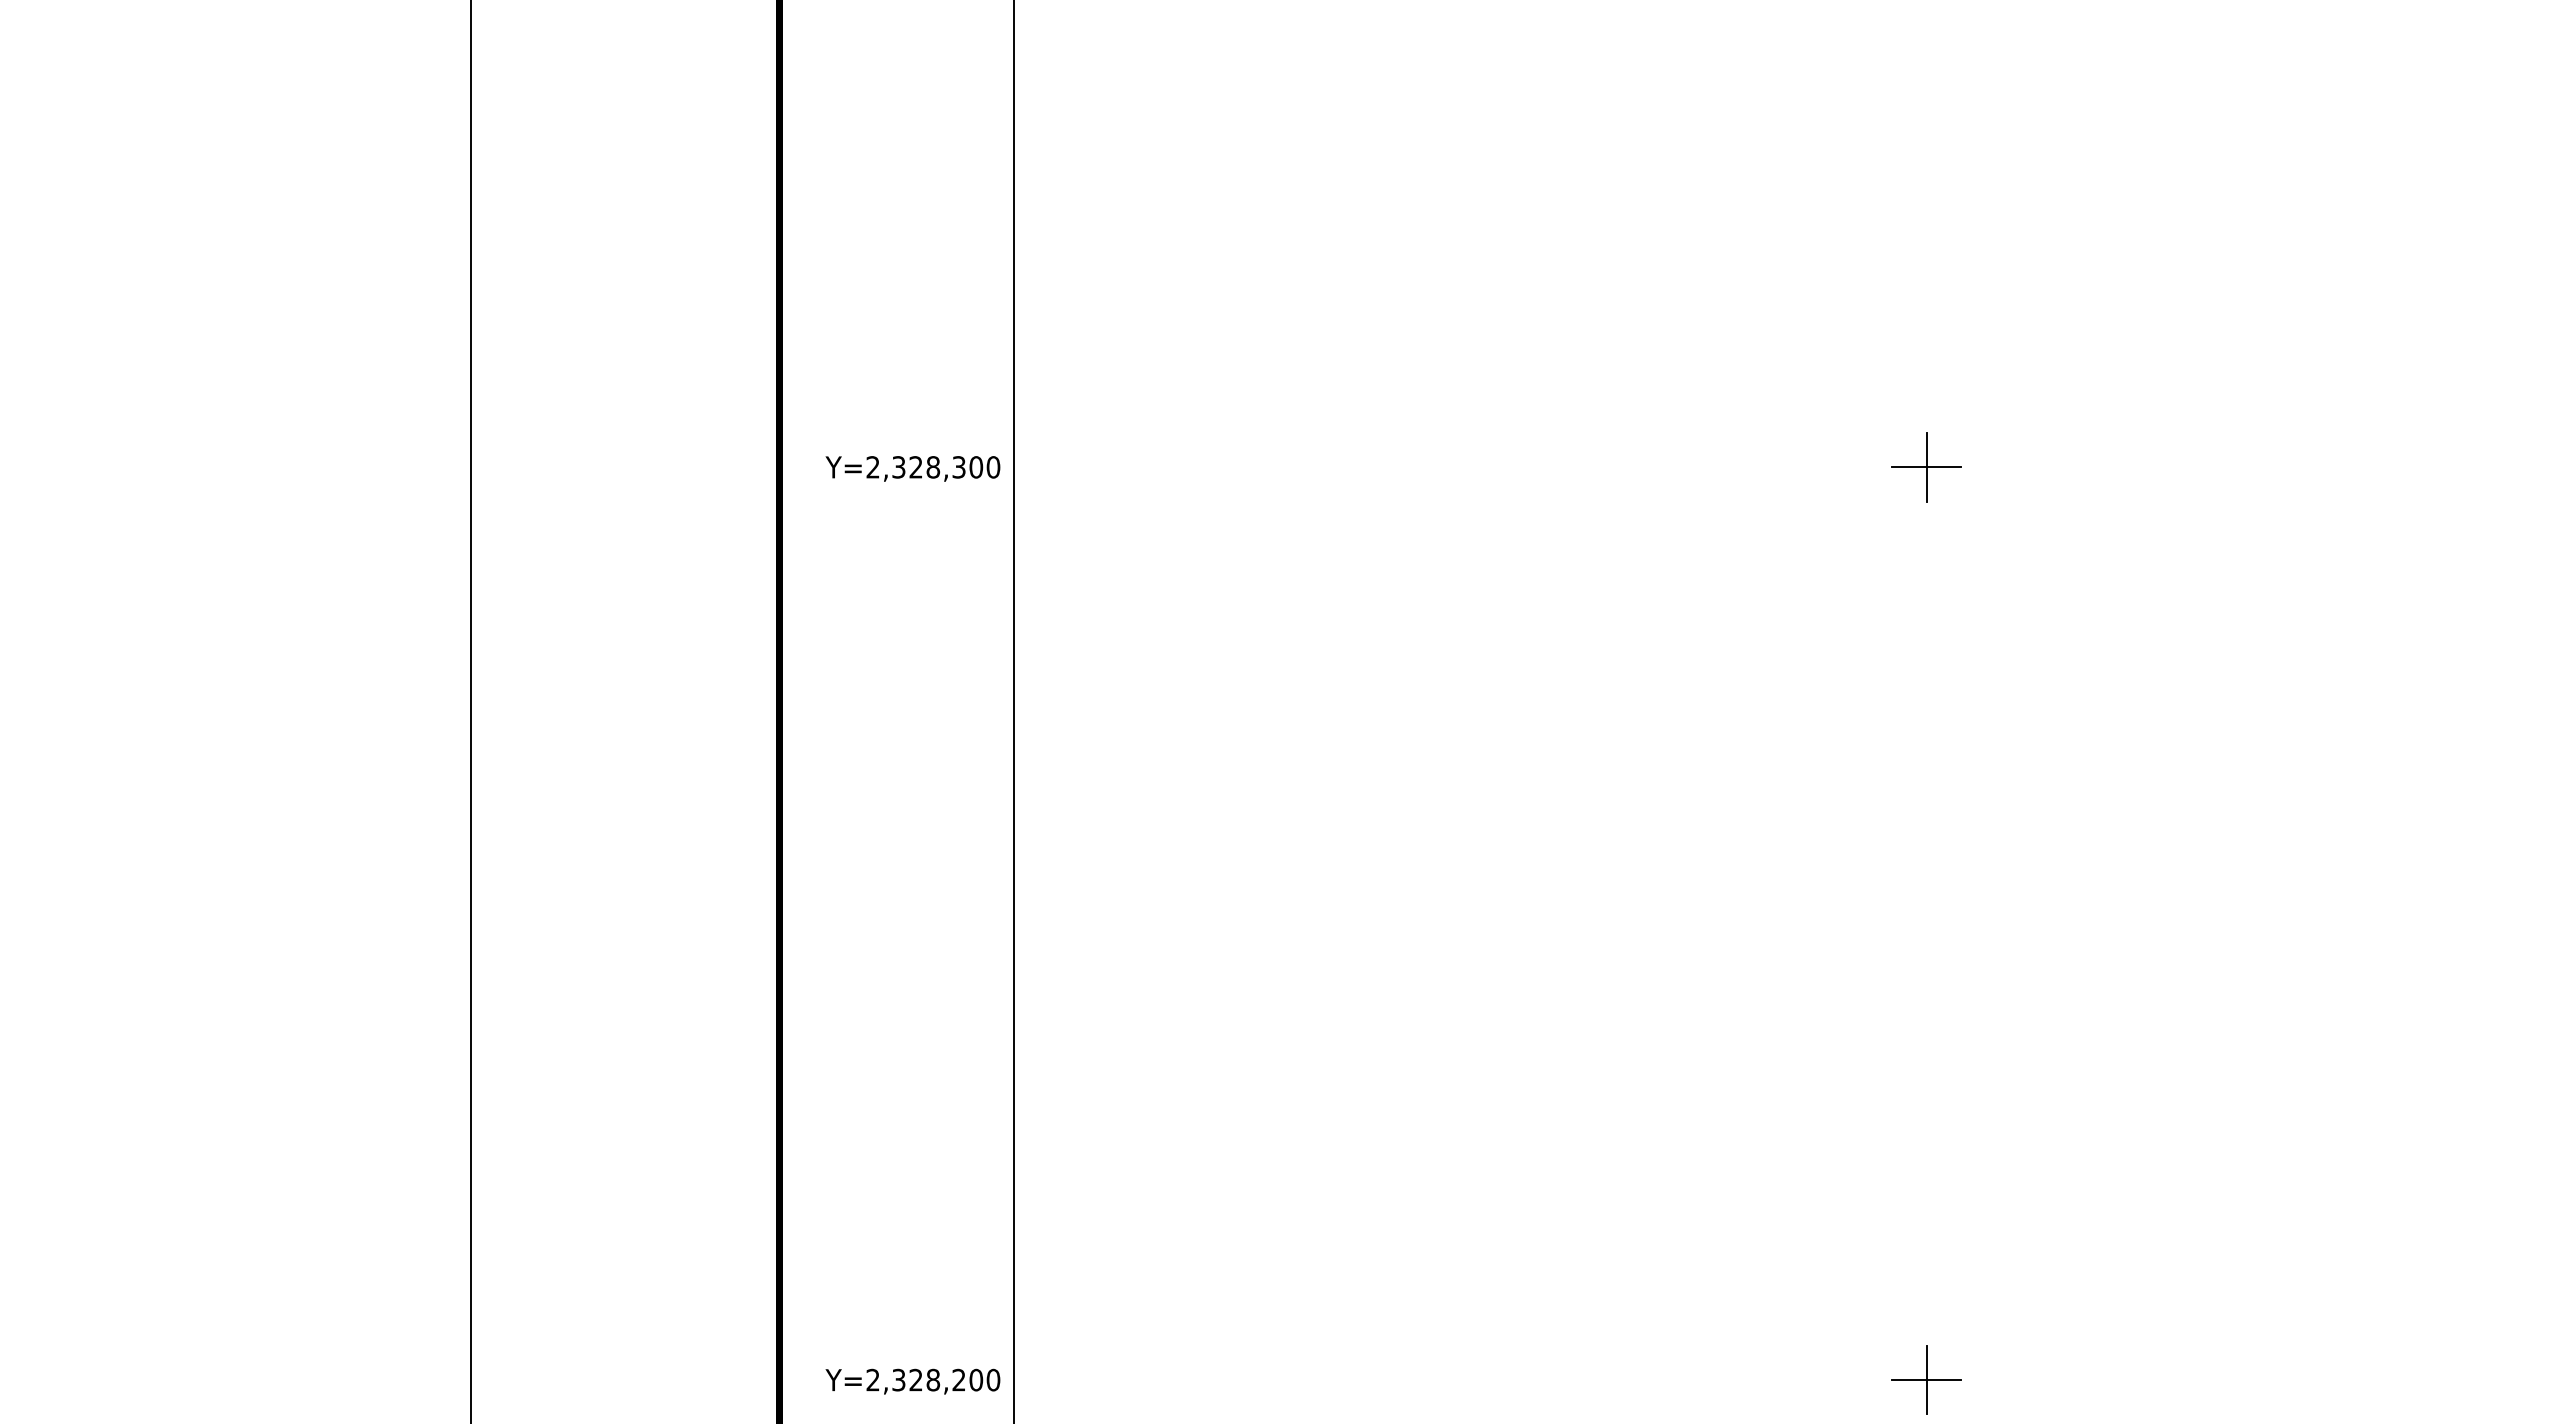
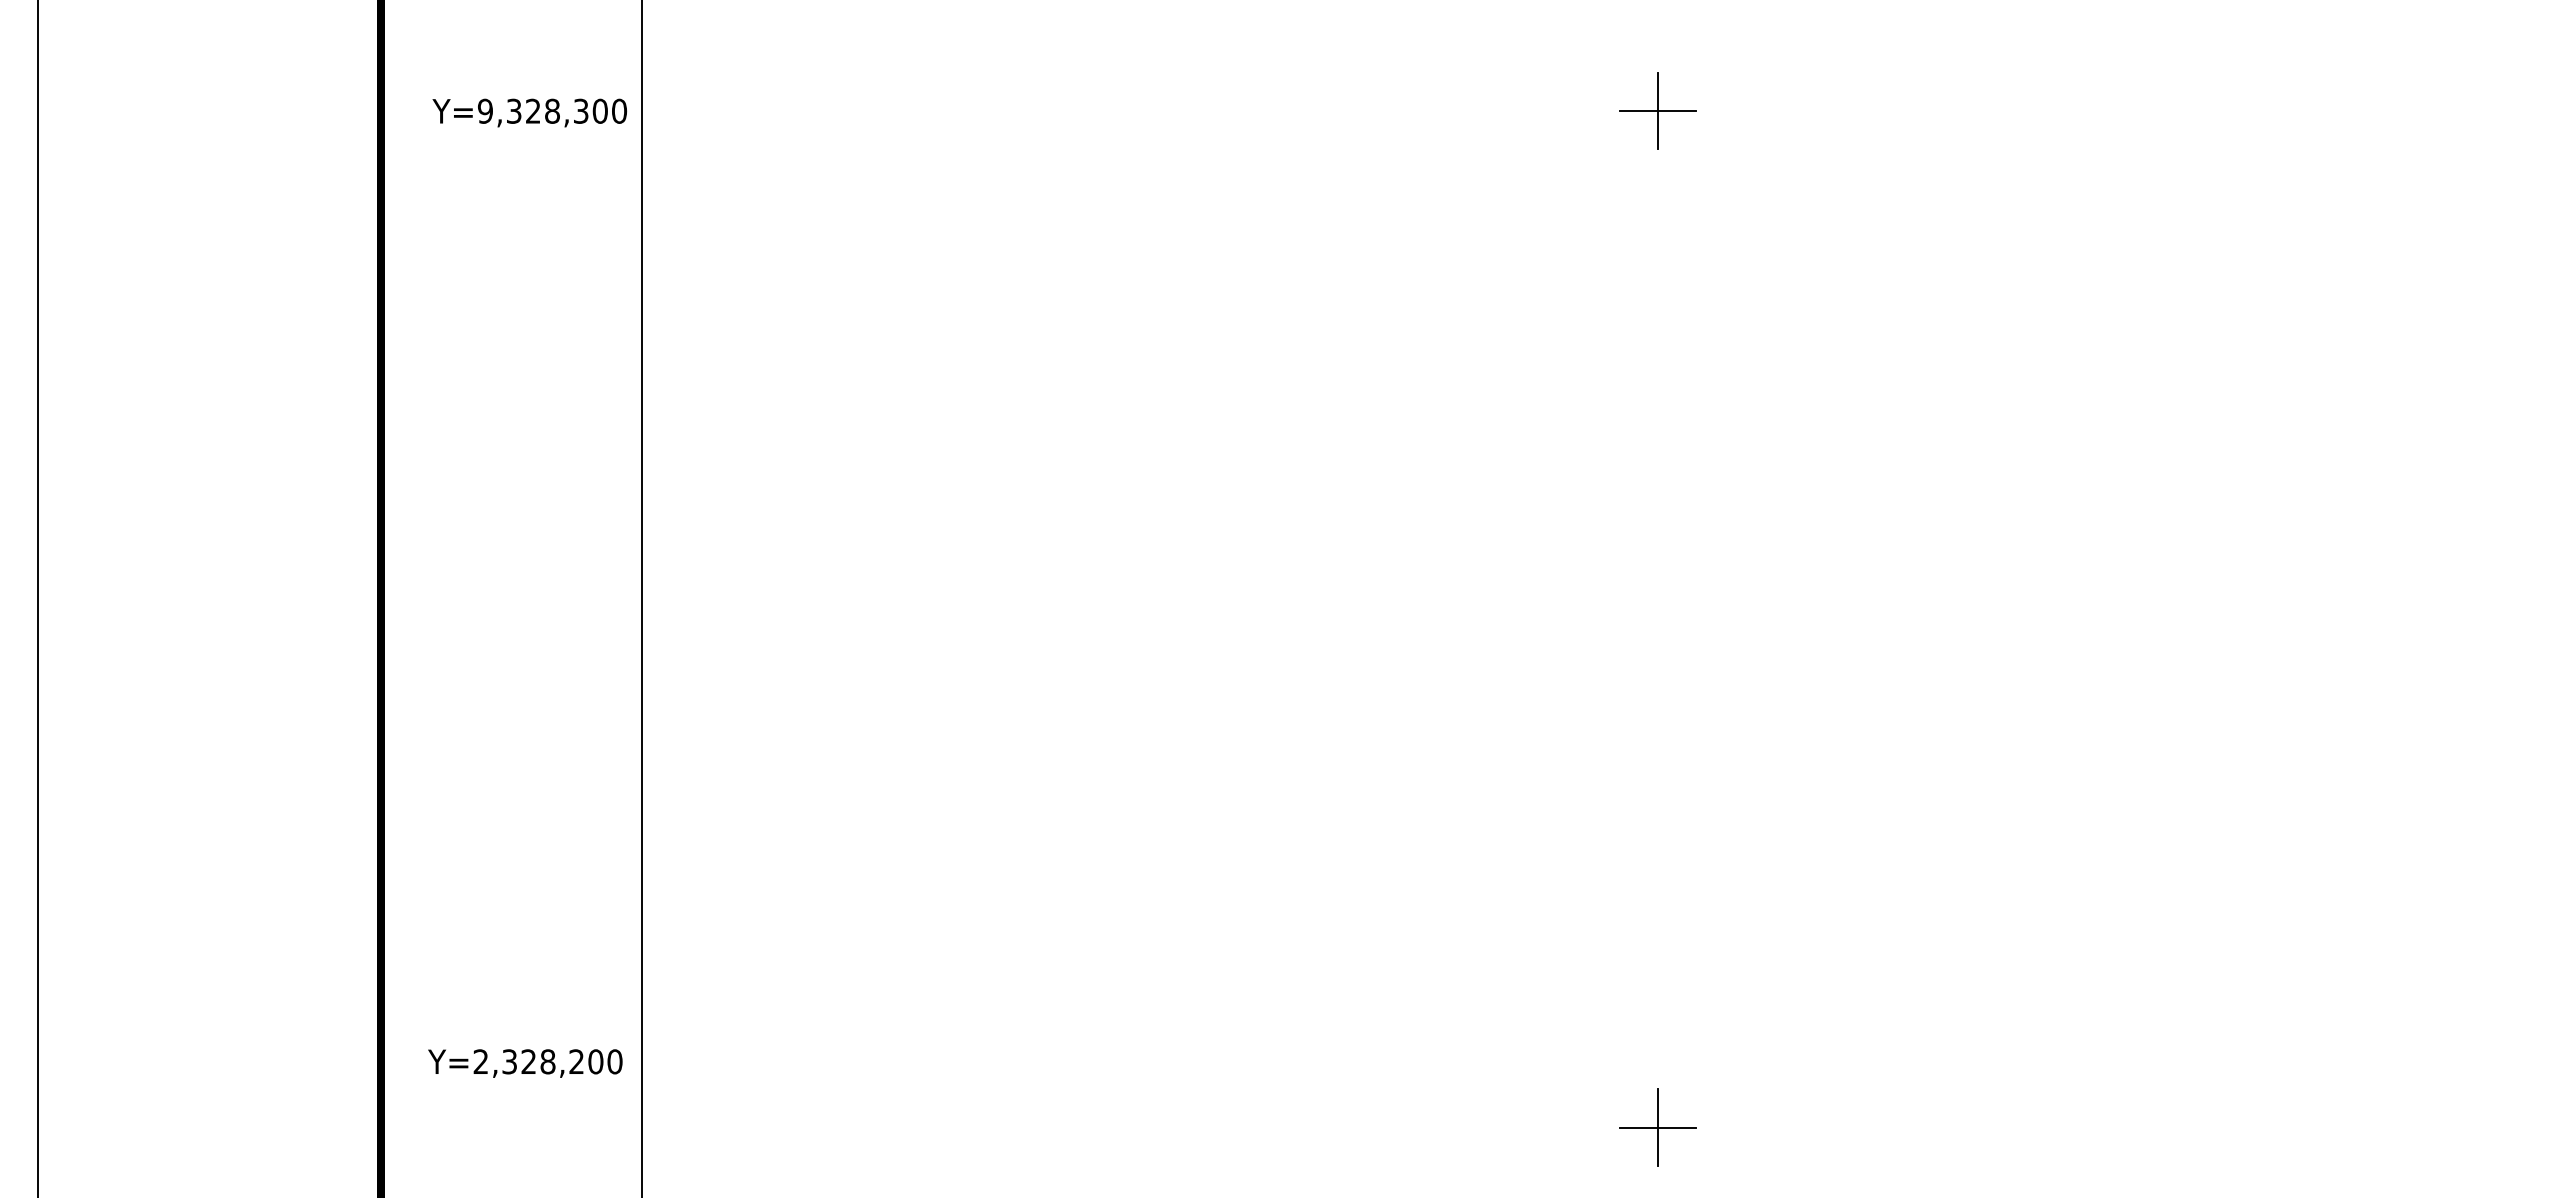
text: (872, 467) -> (484, 111), Y=2,328,300 -> Y=9,328,300
text: (912, 1381) -> (524, 1063), moved

